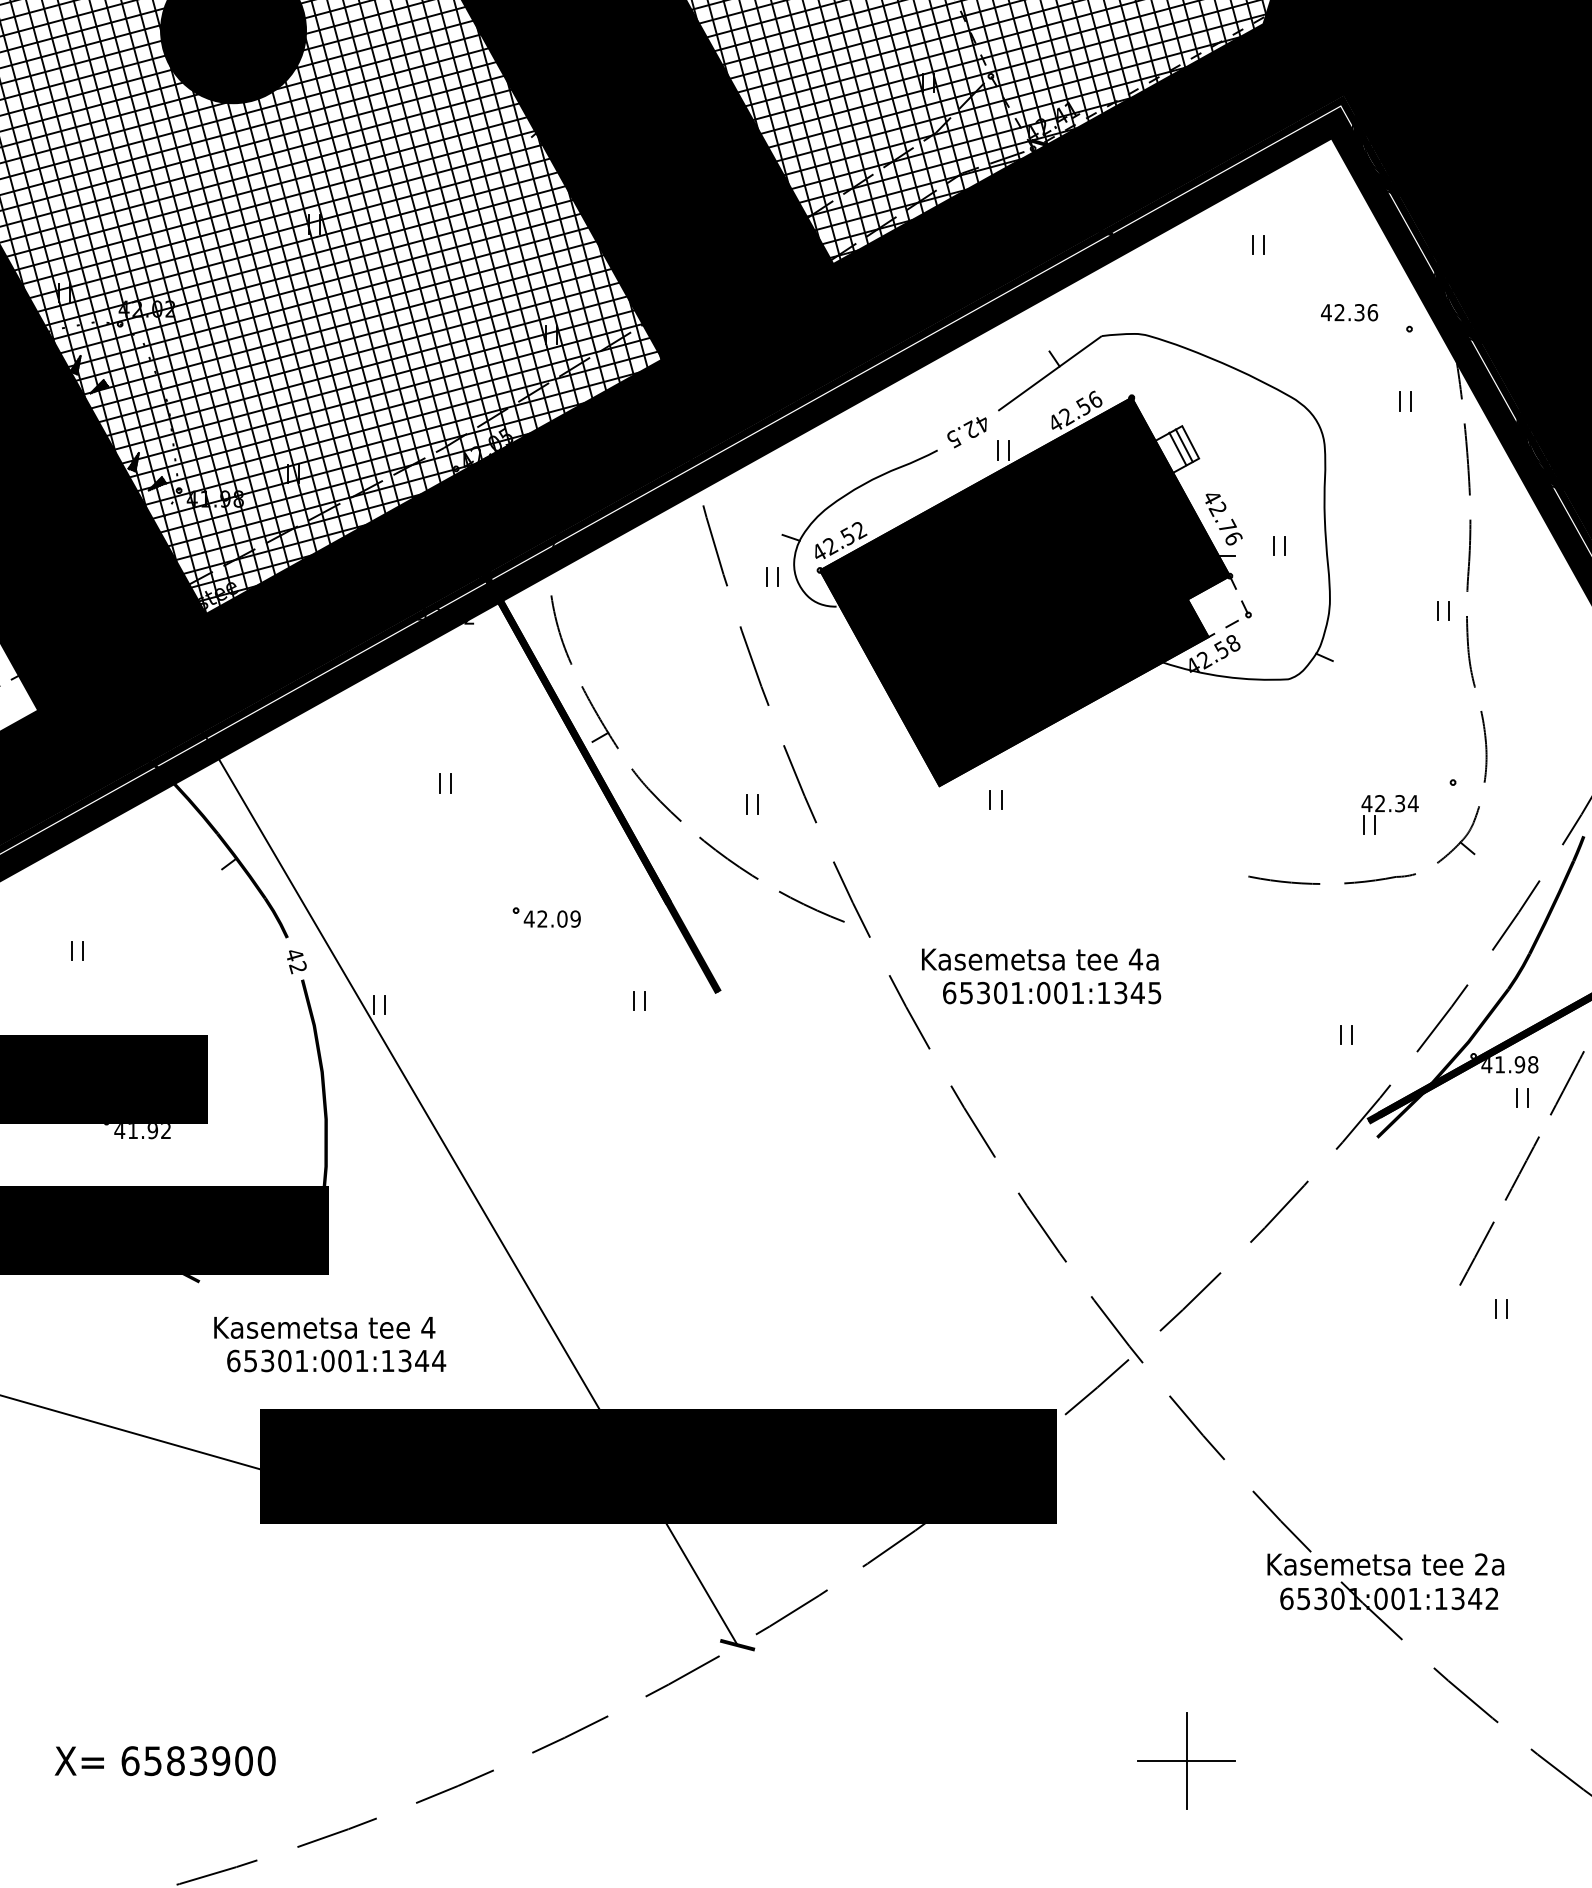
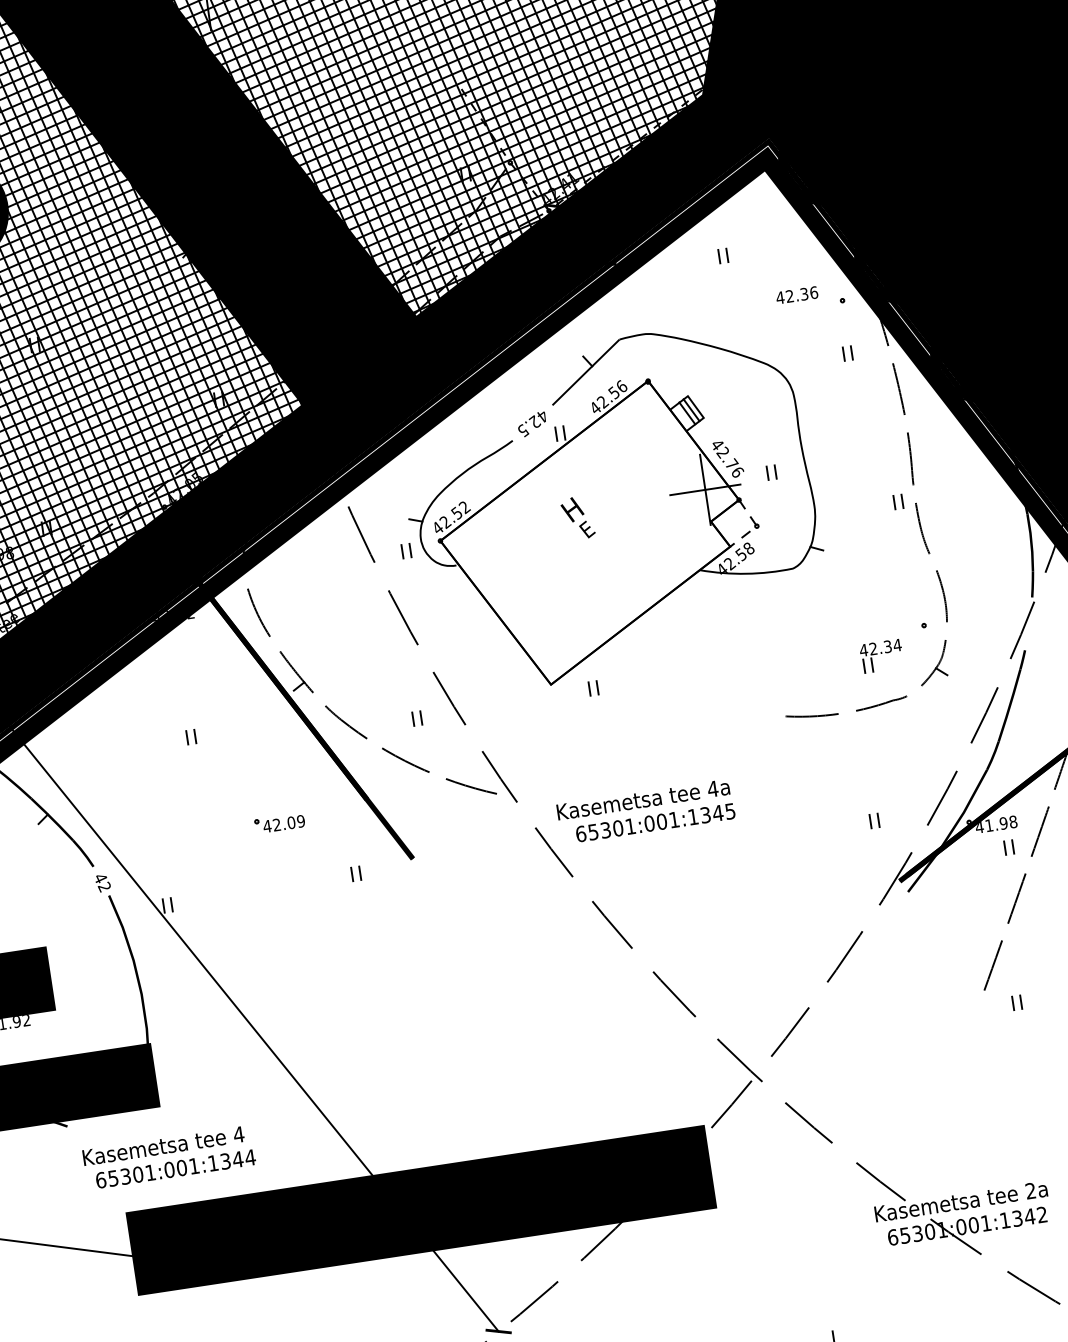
fill: (1024, 591) -> (591, 533), removed

